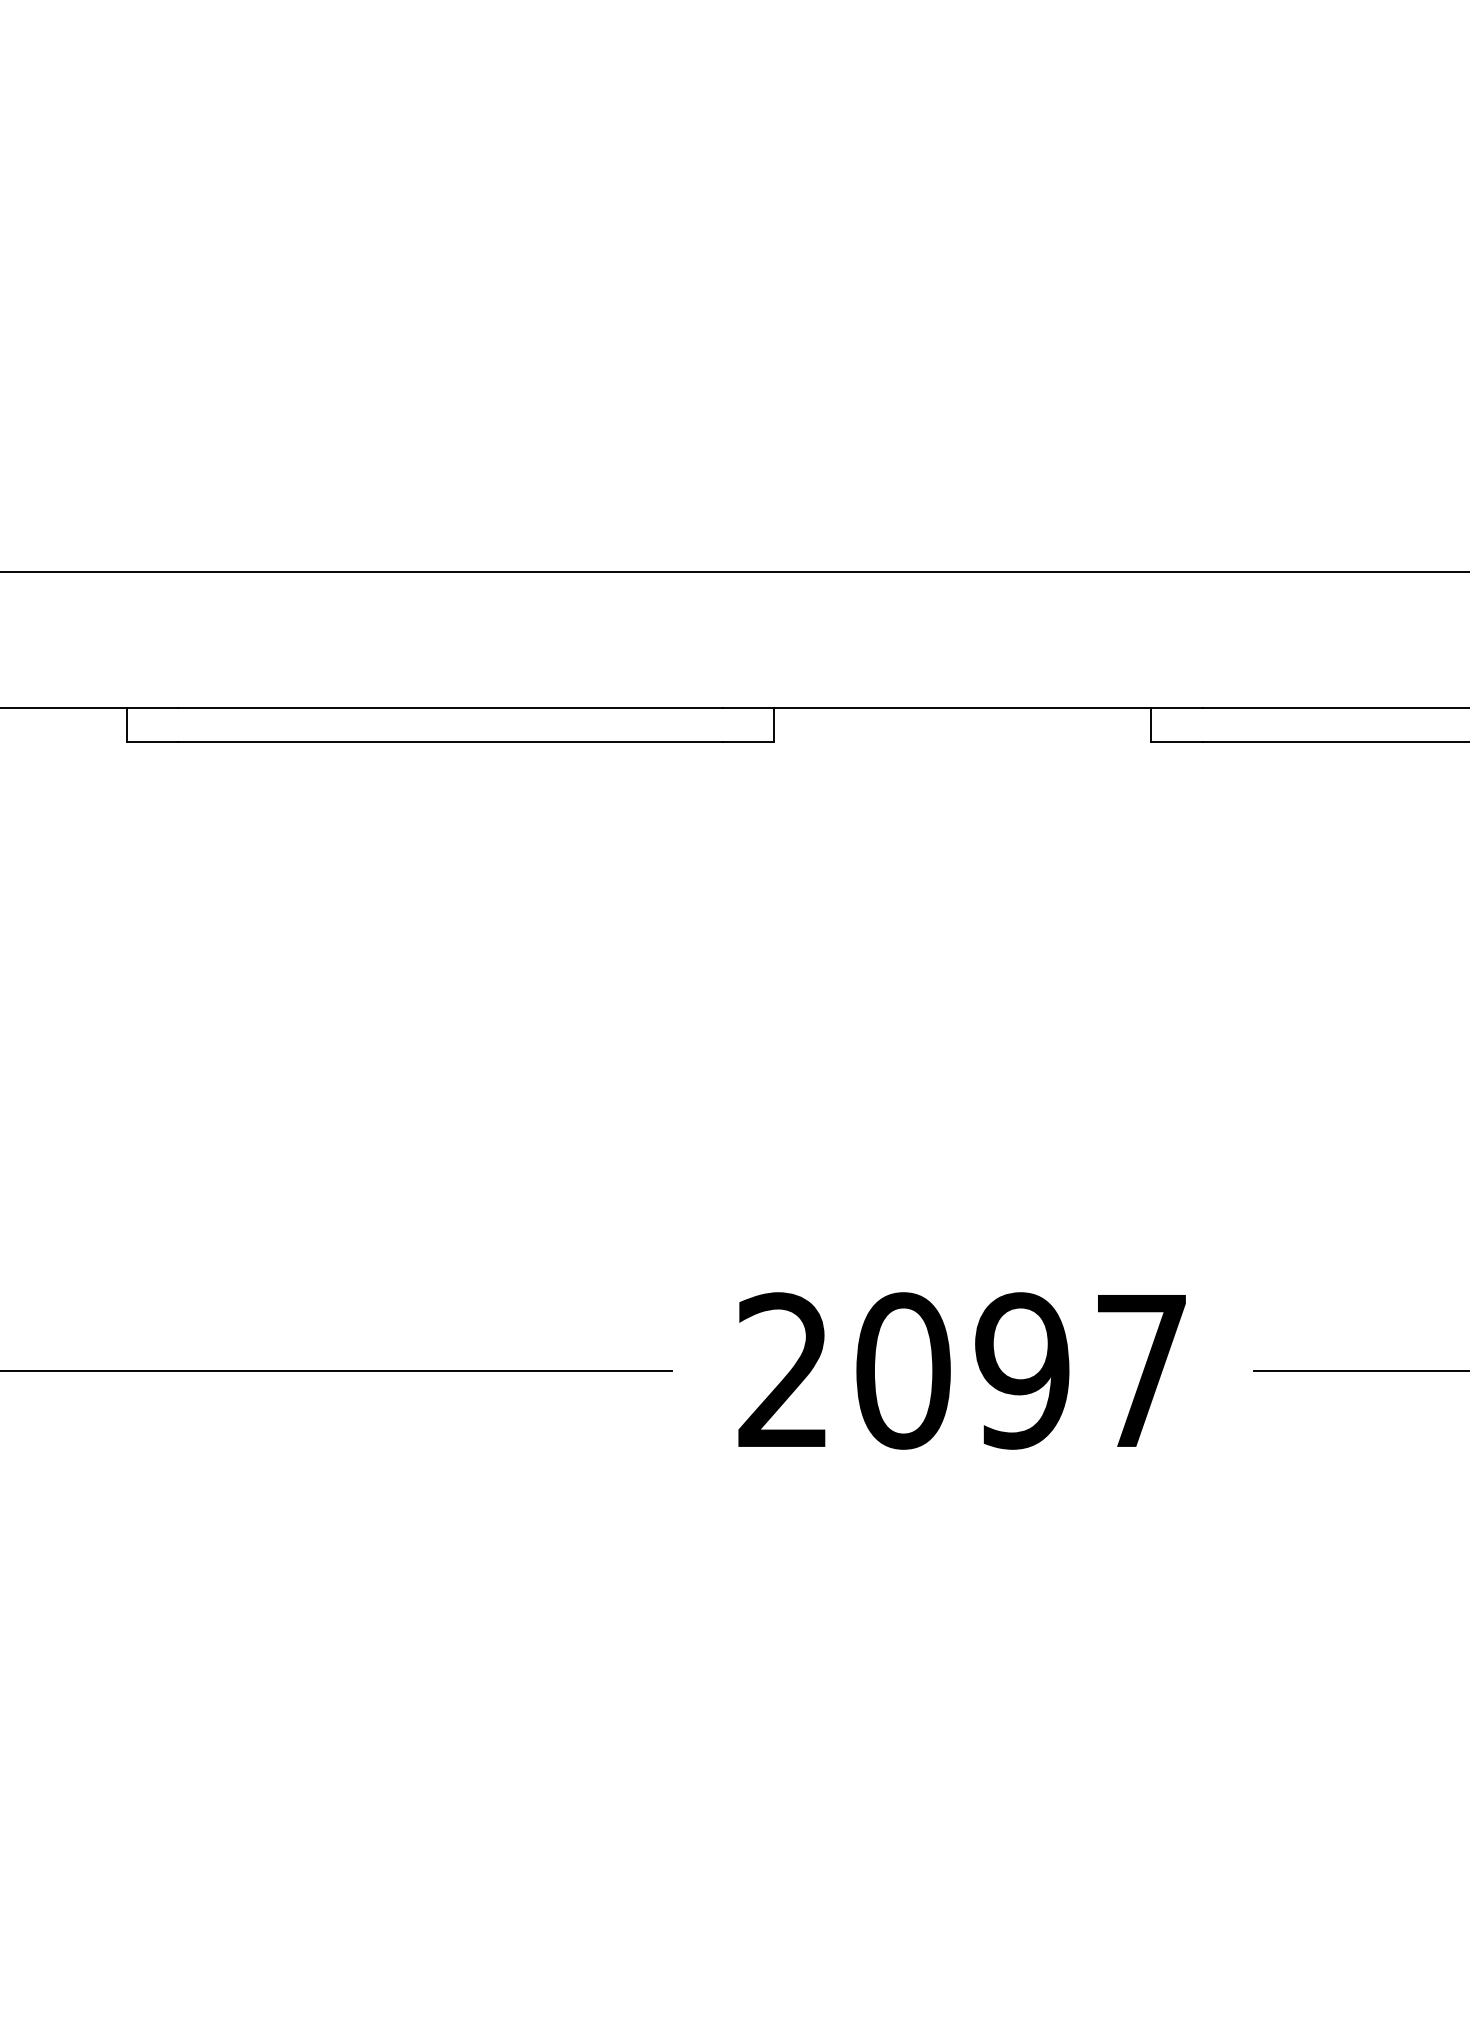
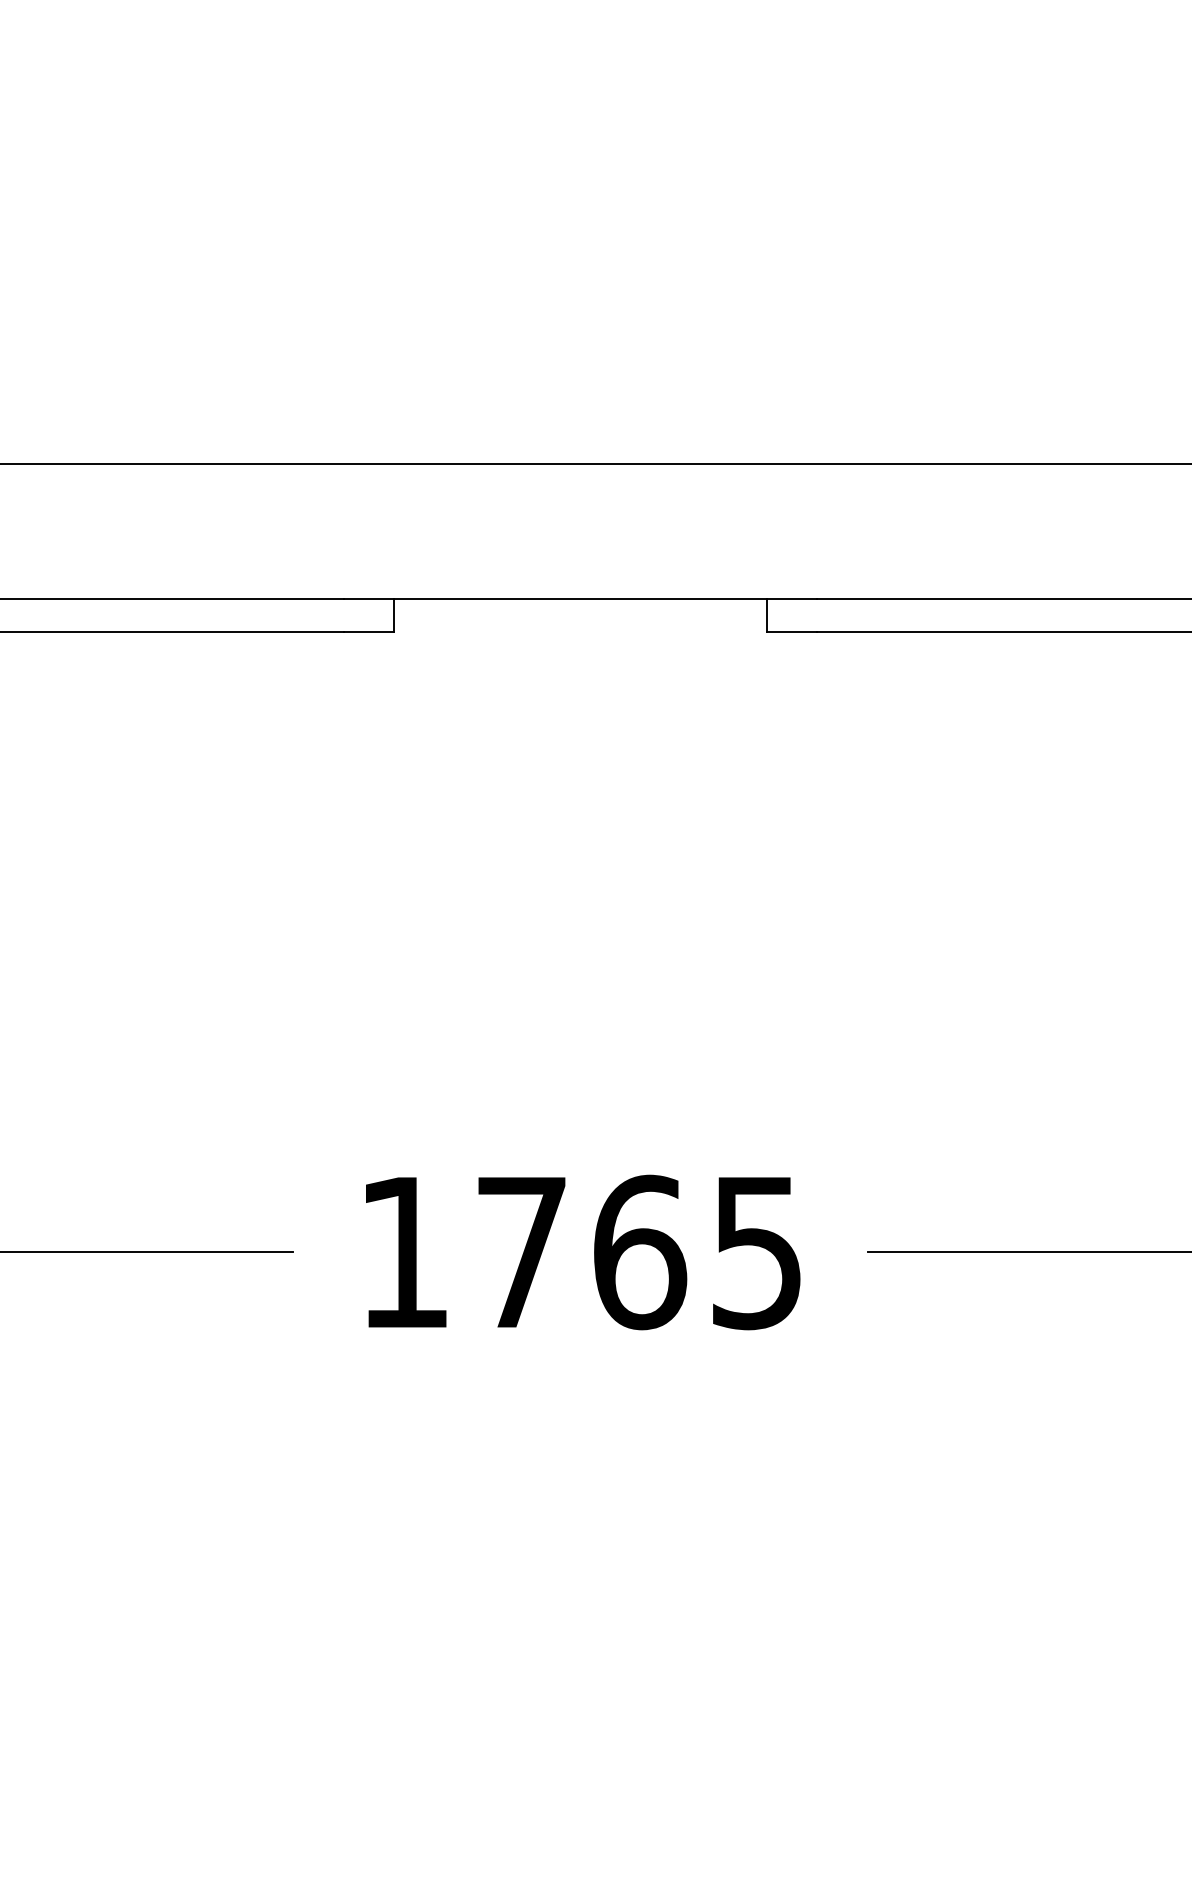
text: (961, 1370) -> (579, 1252), 2097 -> 1765

